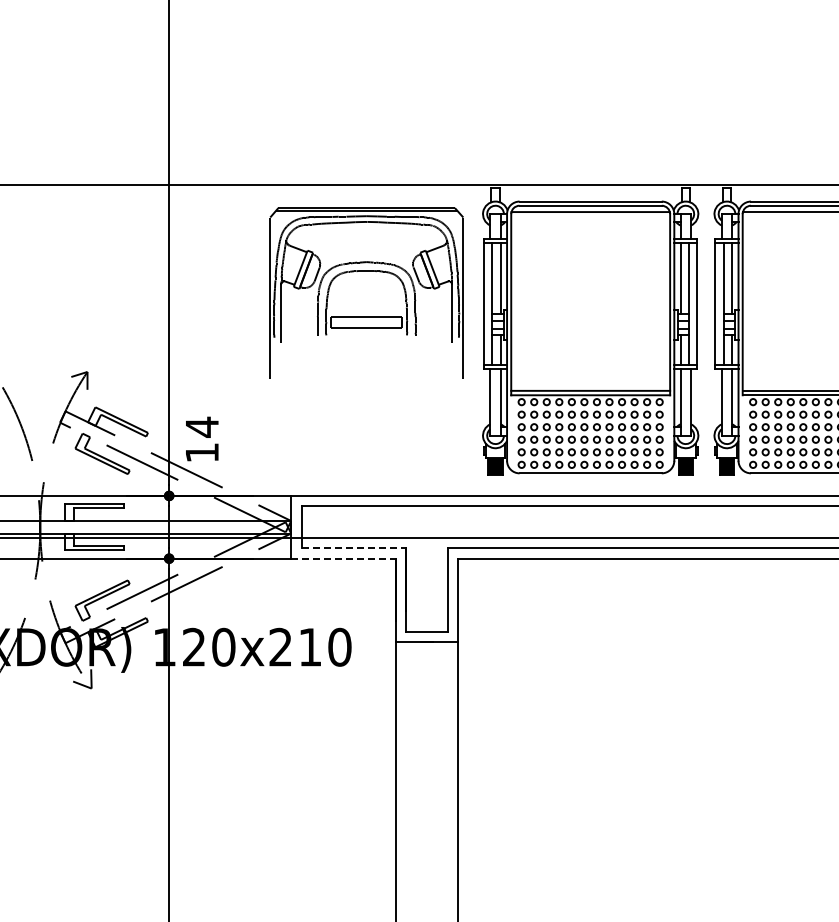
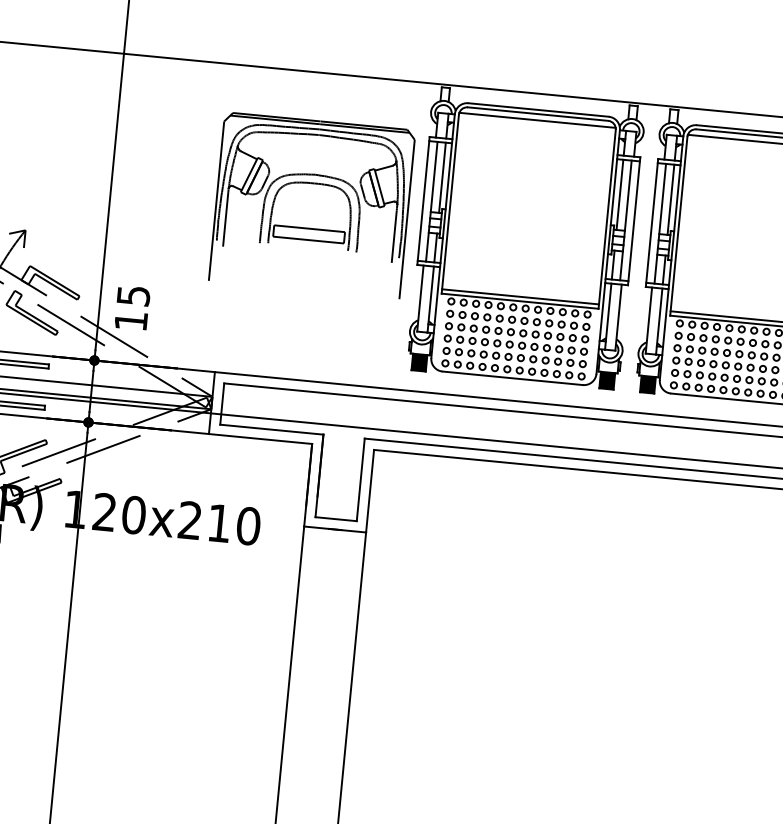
part: (366, 271) -> (314, 183), moved
text: (202, 426) -> (133, 295), 14 -> 15
line: (354, 548) -> (272, 430), dashed -> solid
line: (343, 558) -> (260, 438), dashed -> solid

